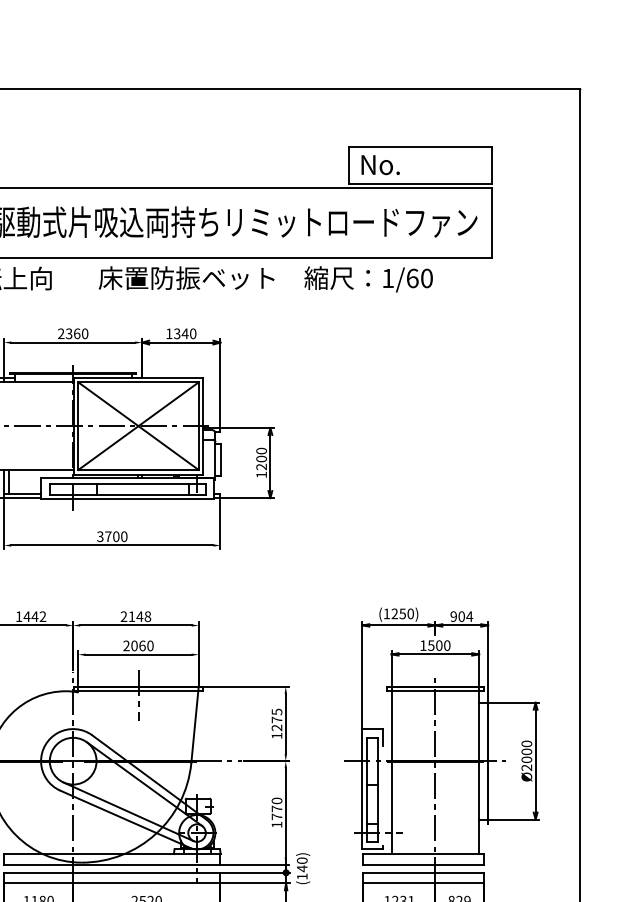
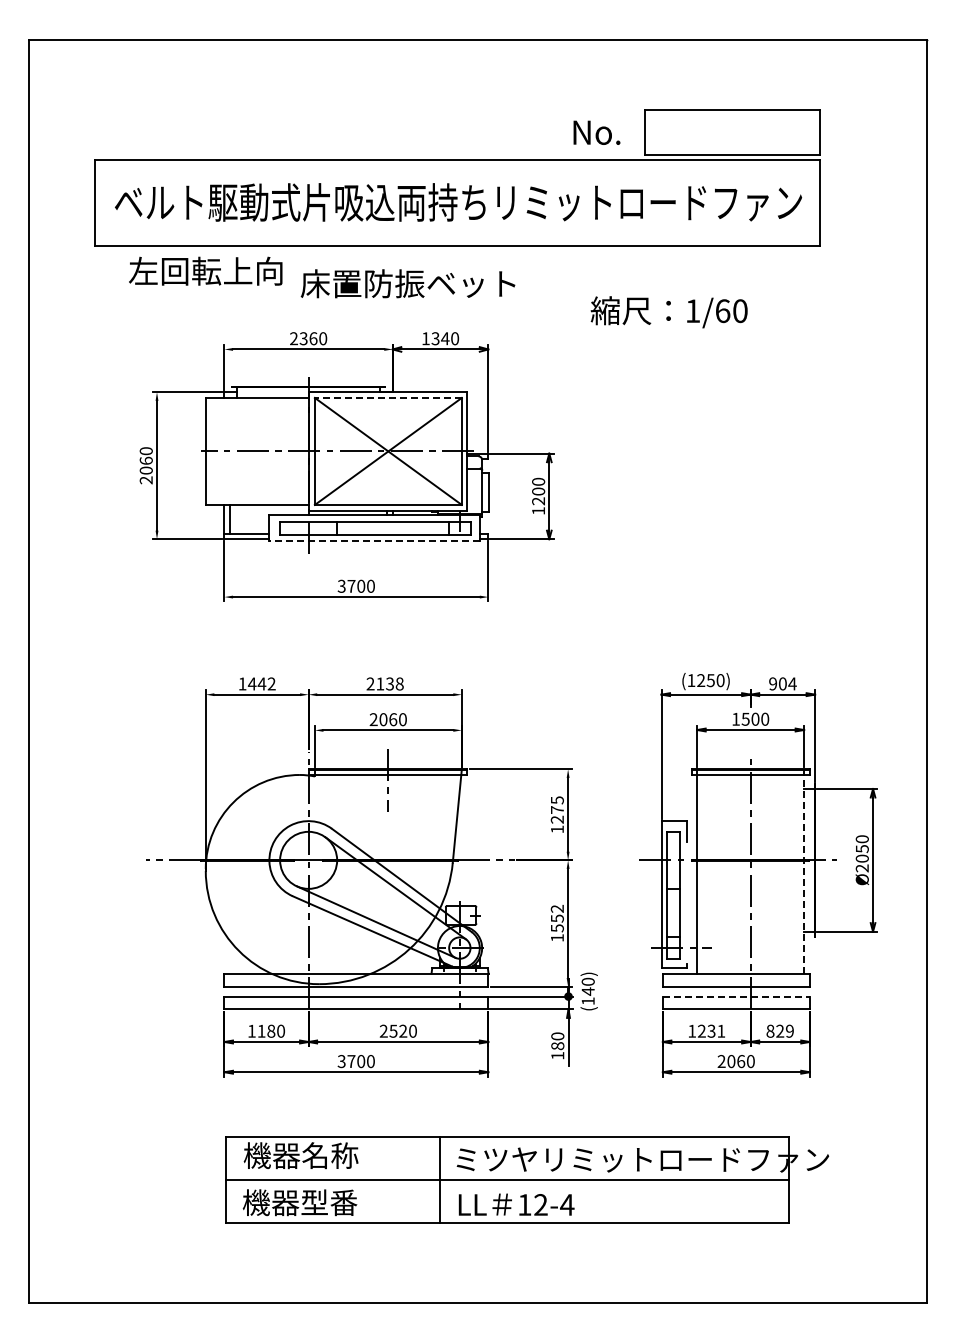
text: (380, 164) -> (596, 132), moved
text: (186, 277) -> (407, 283), moved
text: (368, 279) -> (668, 312), moved
line: (137, 381) -> (387, 397), solid -> dashed
line: (127, 499) -> (374, 540), solid -> dashed
text: (139, 616) -> (389, 683), 2148 -> 2138
text: (526, 752) -> (861, 849), Ø2000 -> Ø2050
line: (479, 770) -> (804, 871), solid -> dashed
text: (277, 808) -> (557, 918), 1770 -> 1552
line: (423, 872) -> (736, 996), solid -> dashed

